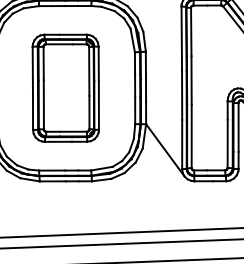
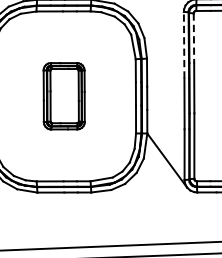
line: (191, 32) -> (194, 38), solid -> dashed
line: (181, 38) -> (183, 44), solid -> dashed
part: (65, 87) -> (64, 95), size x0.6

